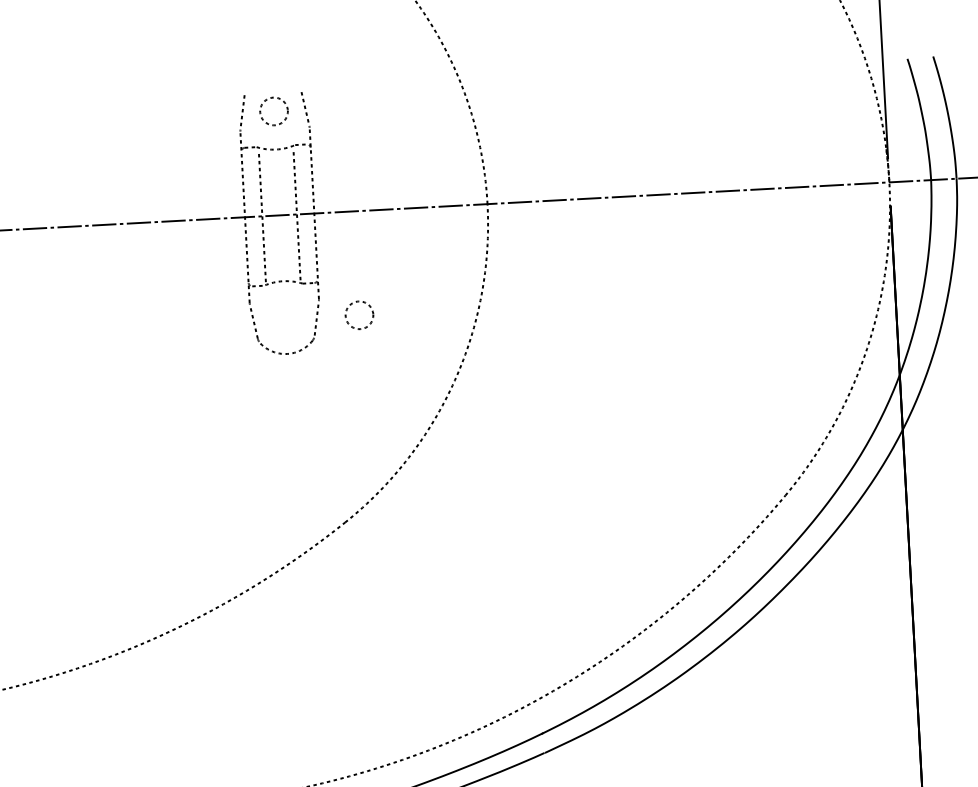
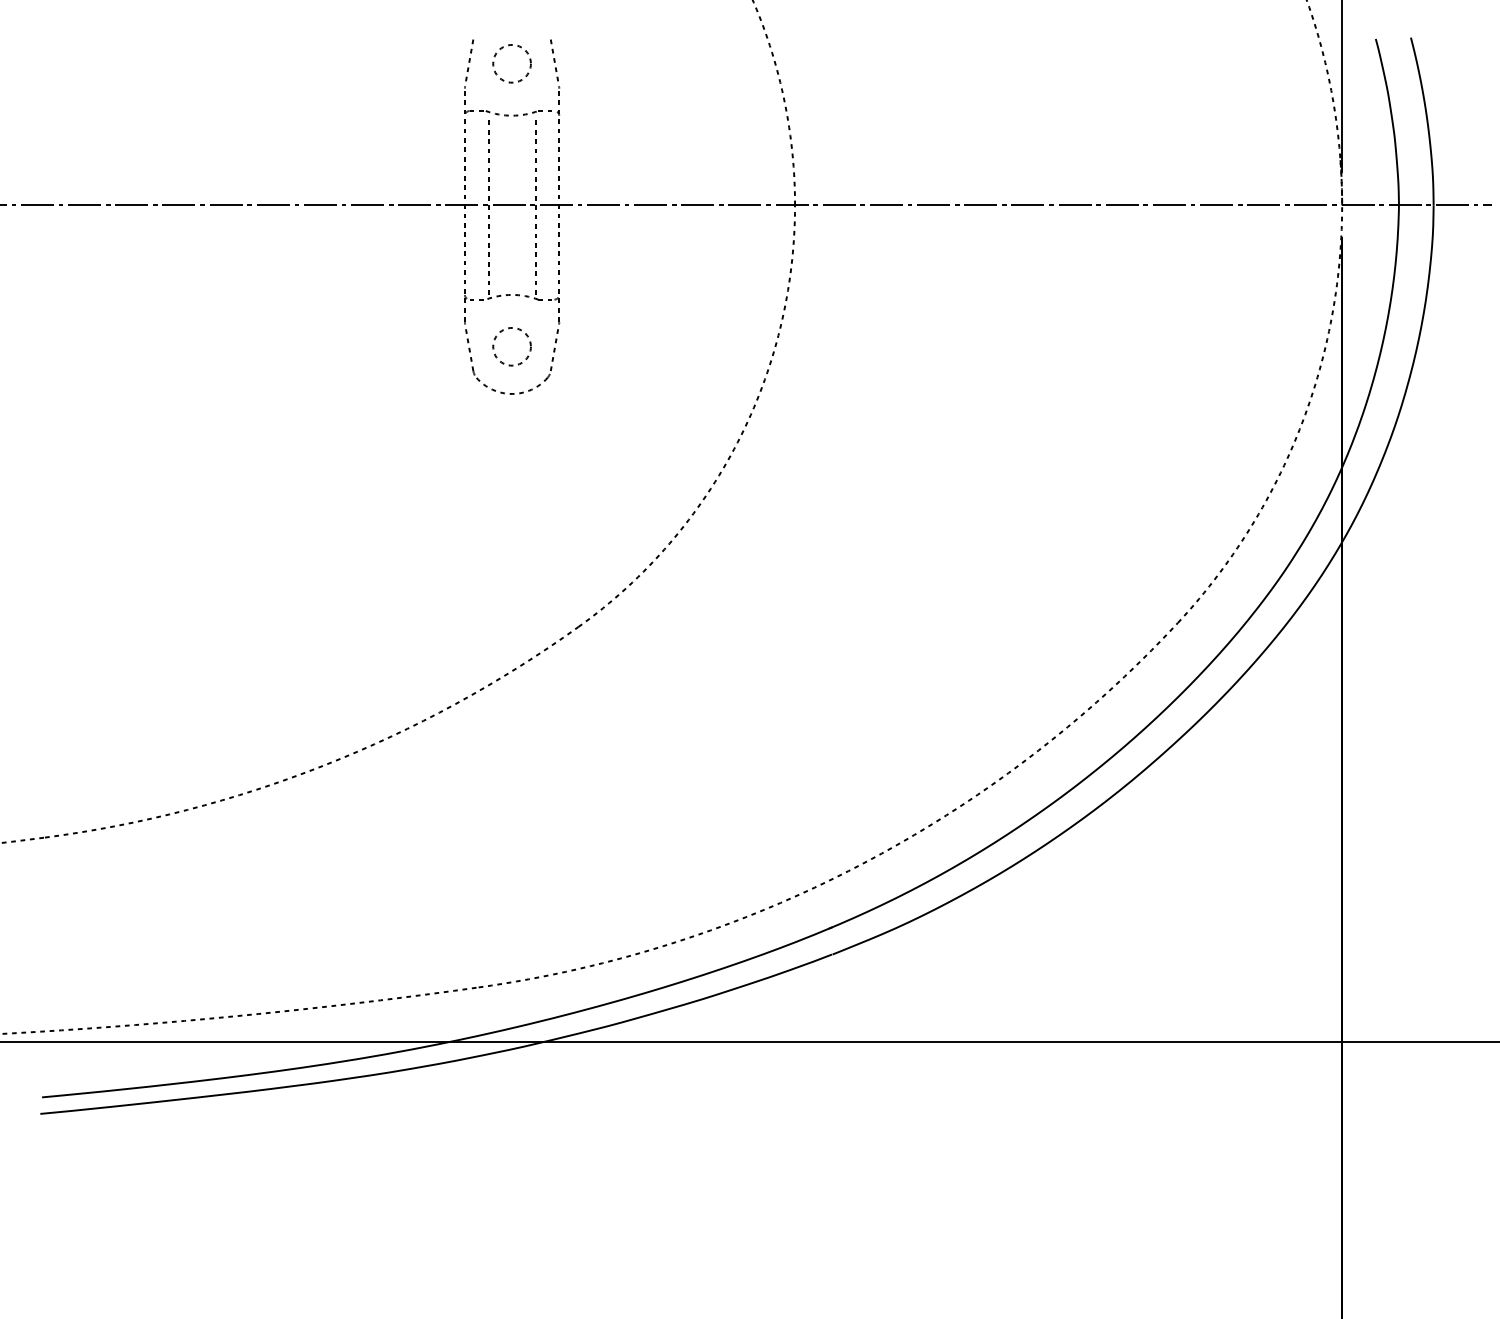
circle: (359, 315) -> (511, 346), moved

